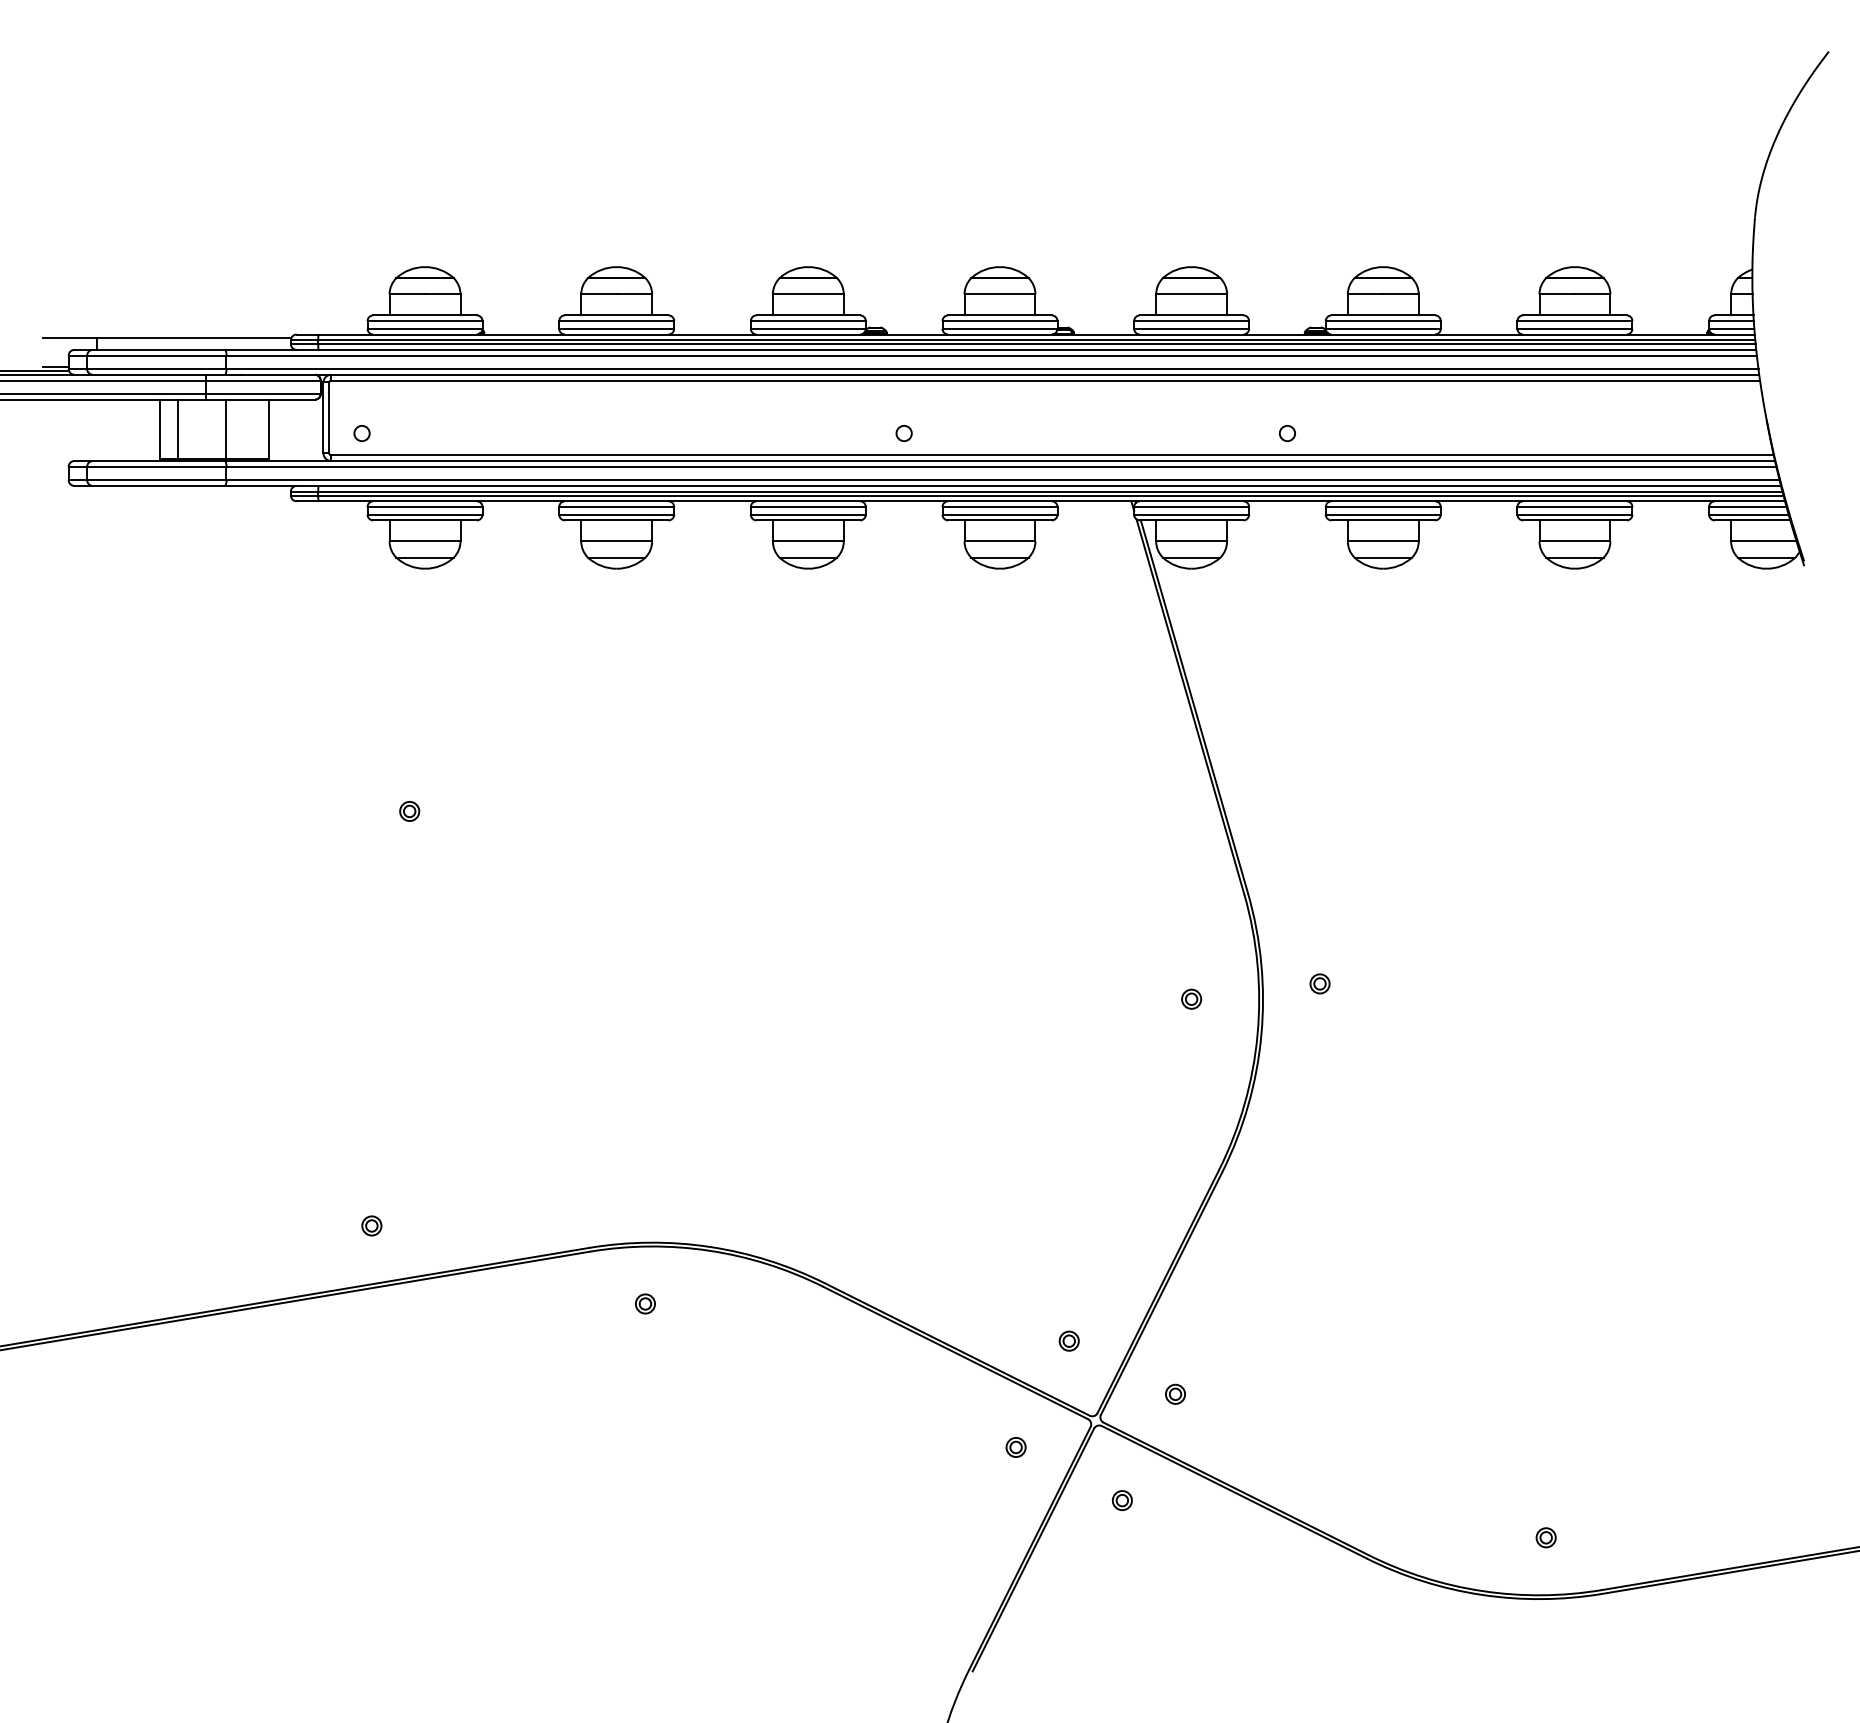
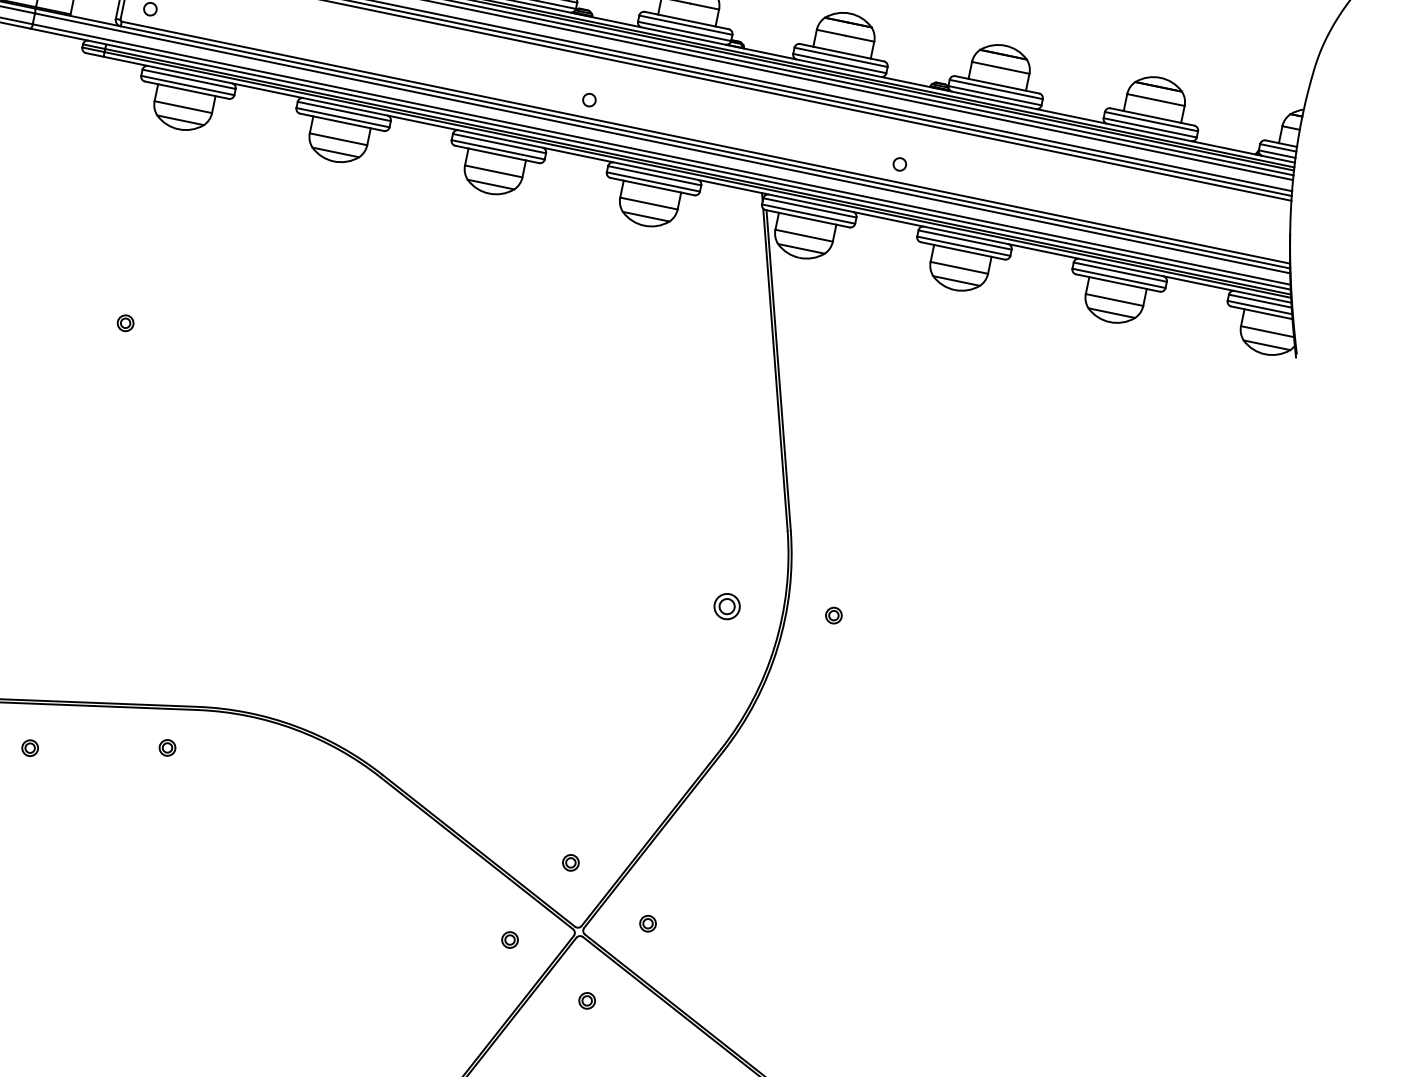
part: (1191, 998) -> (727, 605), size x1.6
part: (371, 1225) -> (29, 747), moved
part: (645, 1303) -> (167, 747), moved

